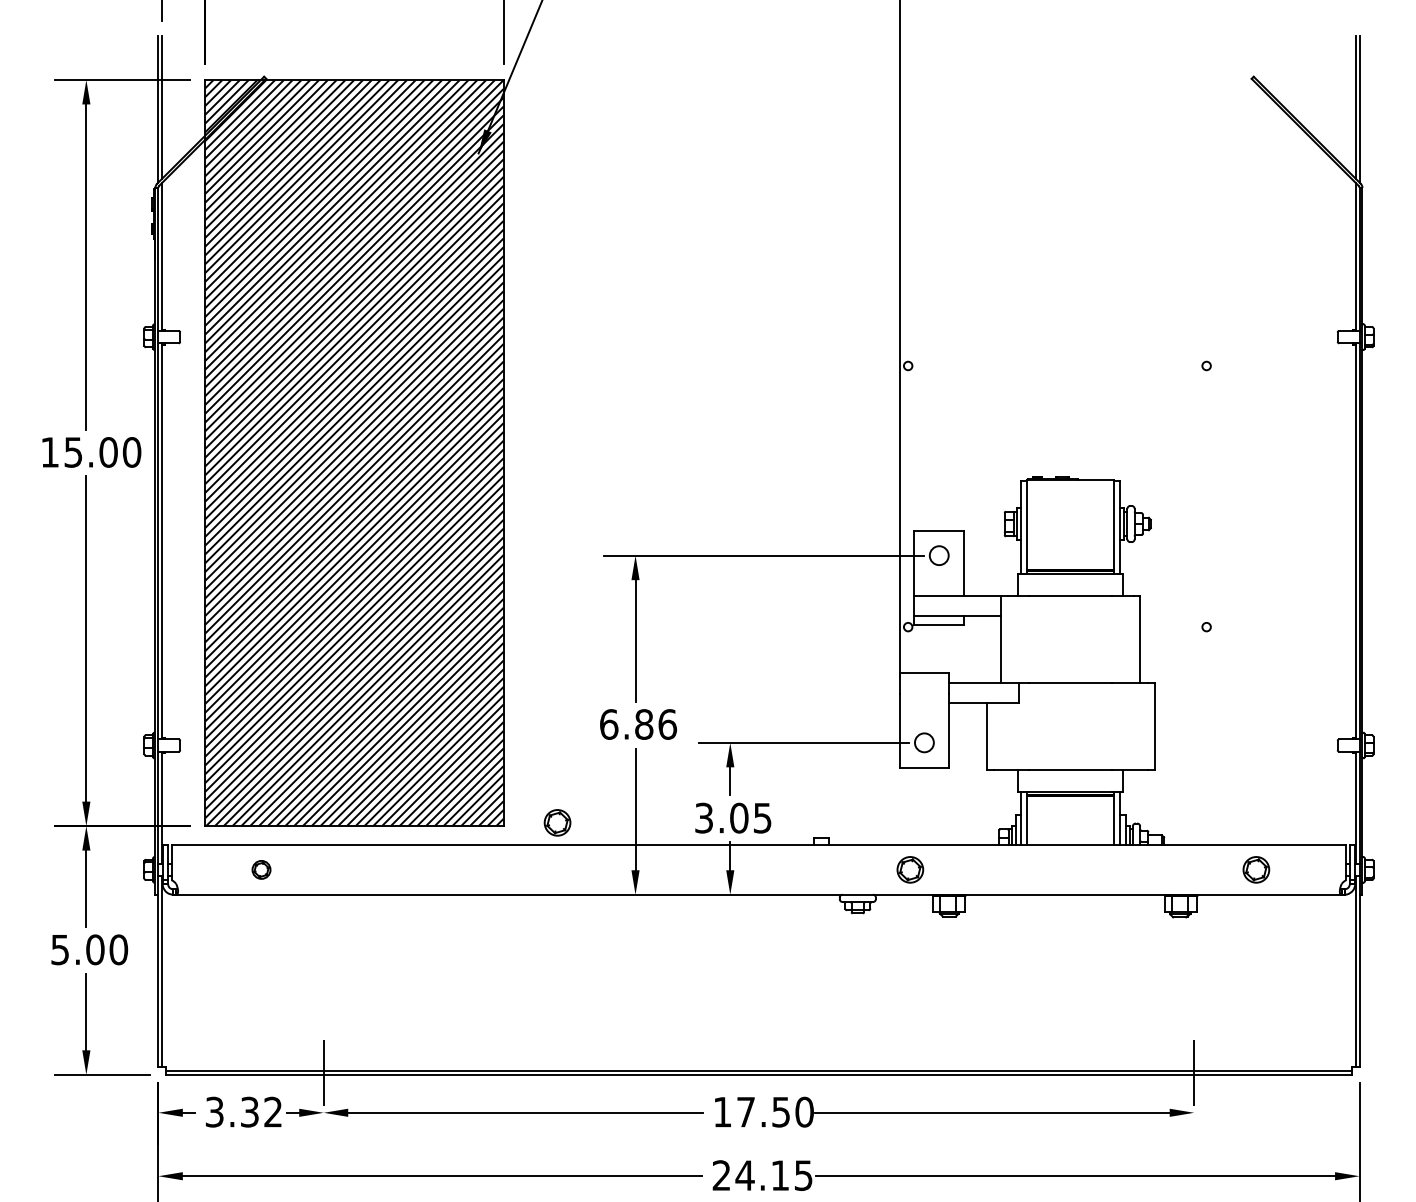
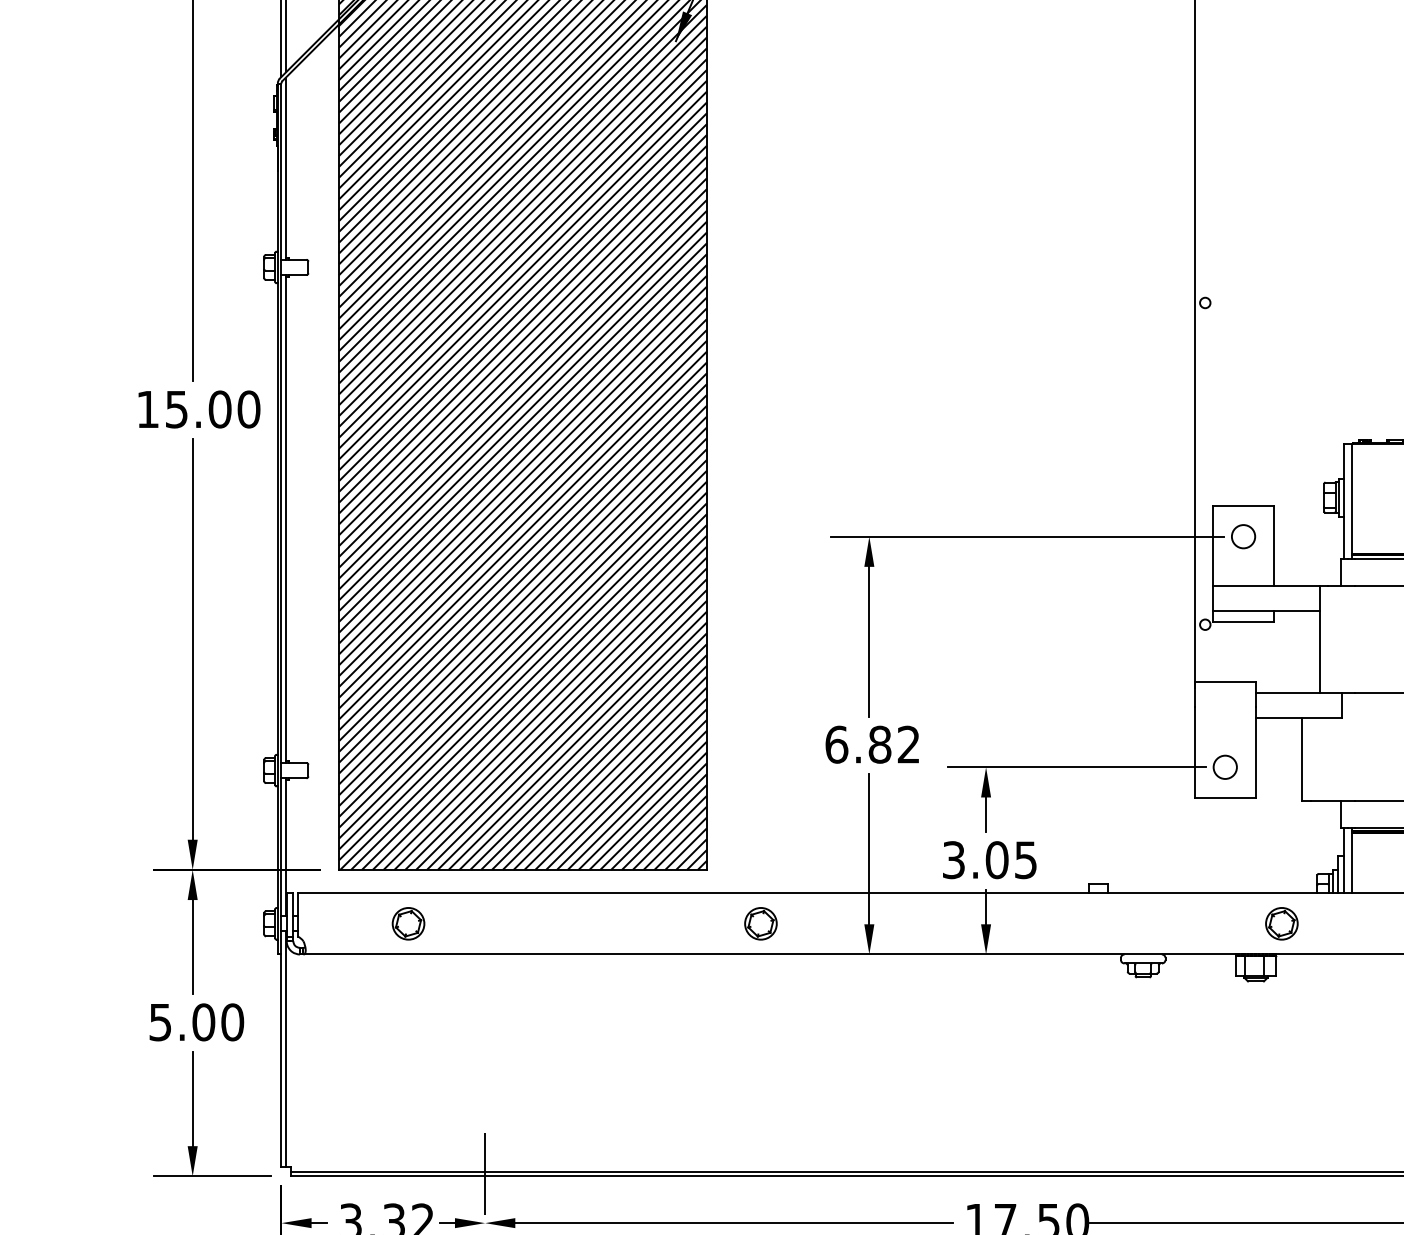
text: (667, 724) -> (908, 744), 6.86 -> 6.82
part: (557, 822) -> (760, 923), moved
part: (261, 869) -> (408, 923), size x1.43
part: (910, 869) -> (1282, 923), moved

